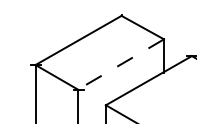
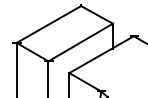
line: (120, 64) -> (80, 42), dashed -> solid

